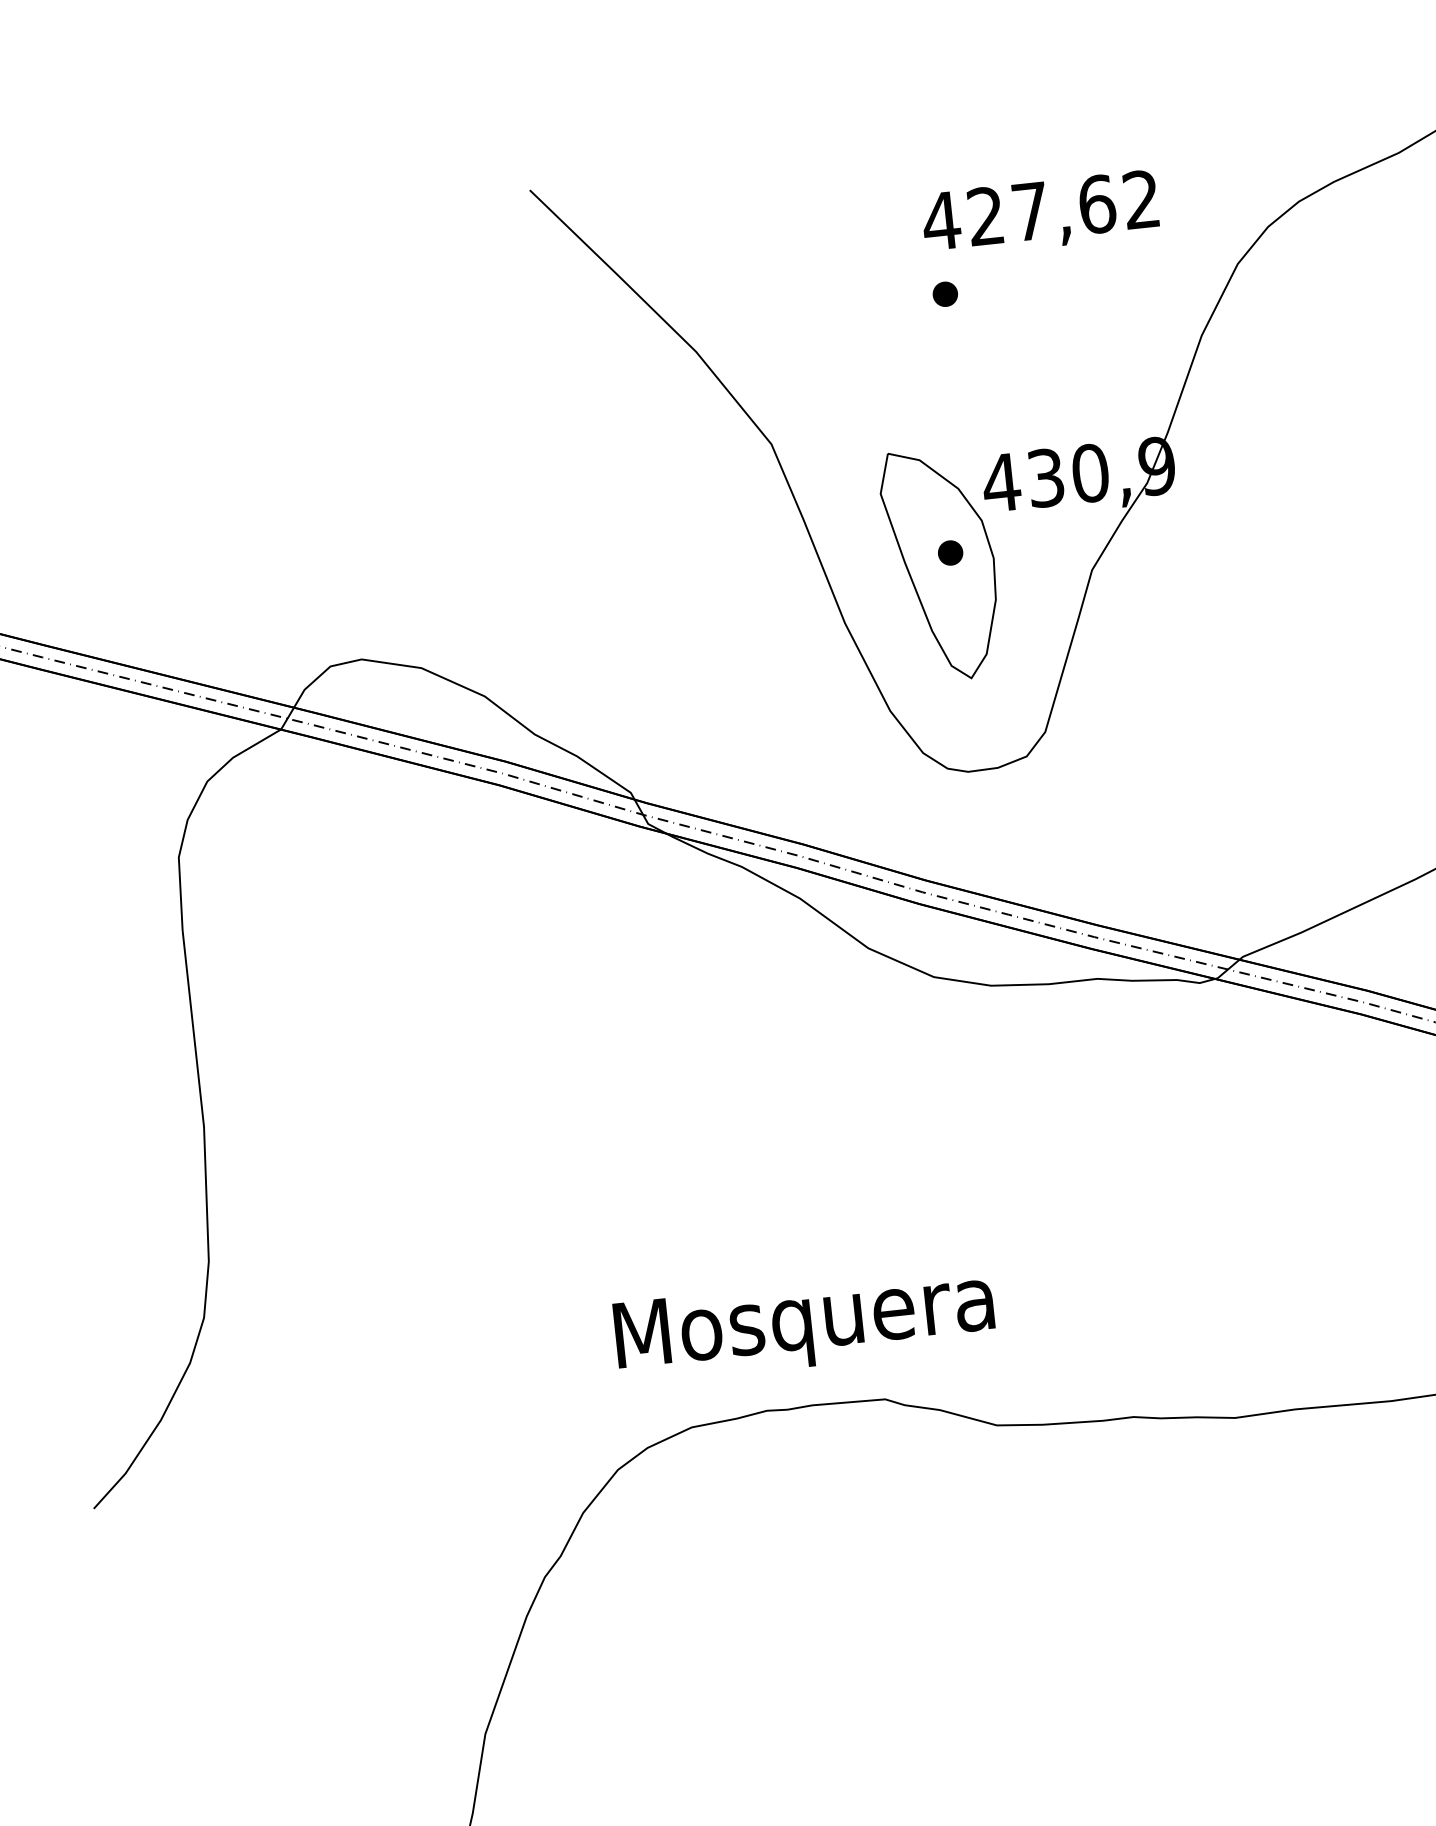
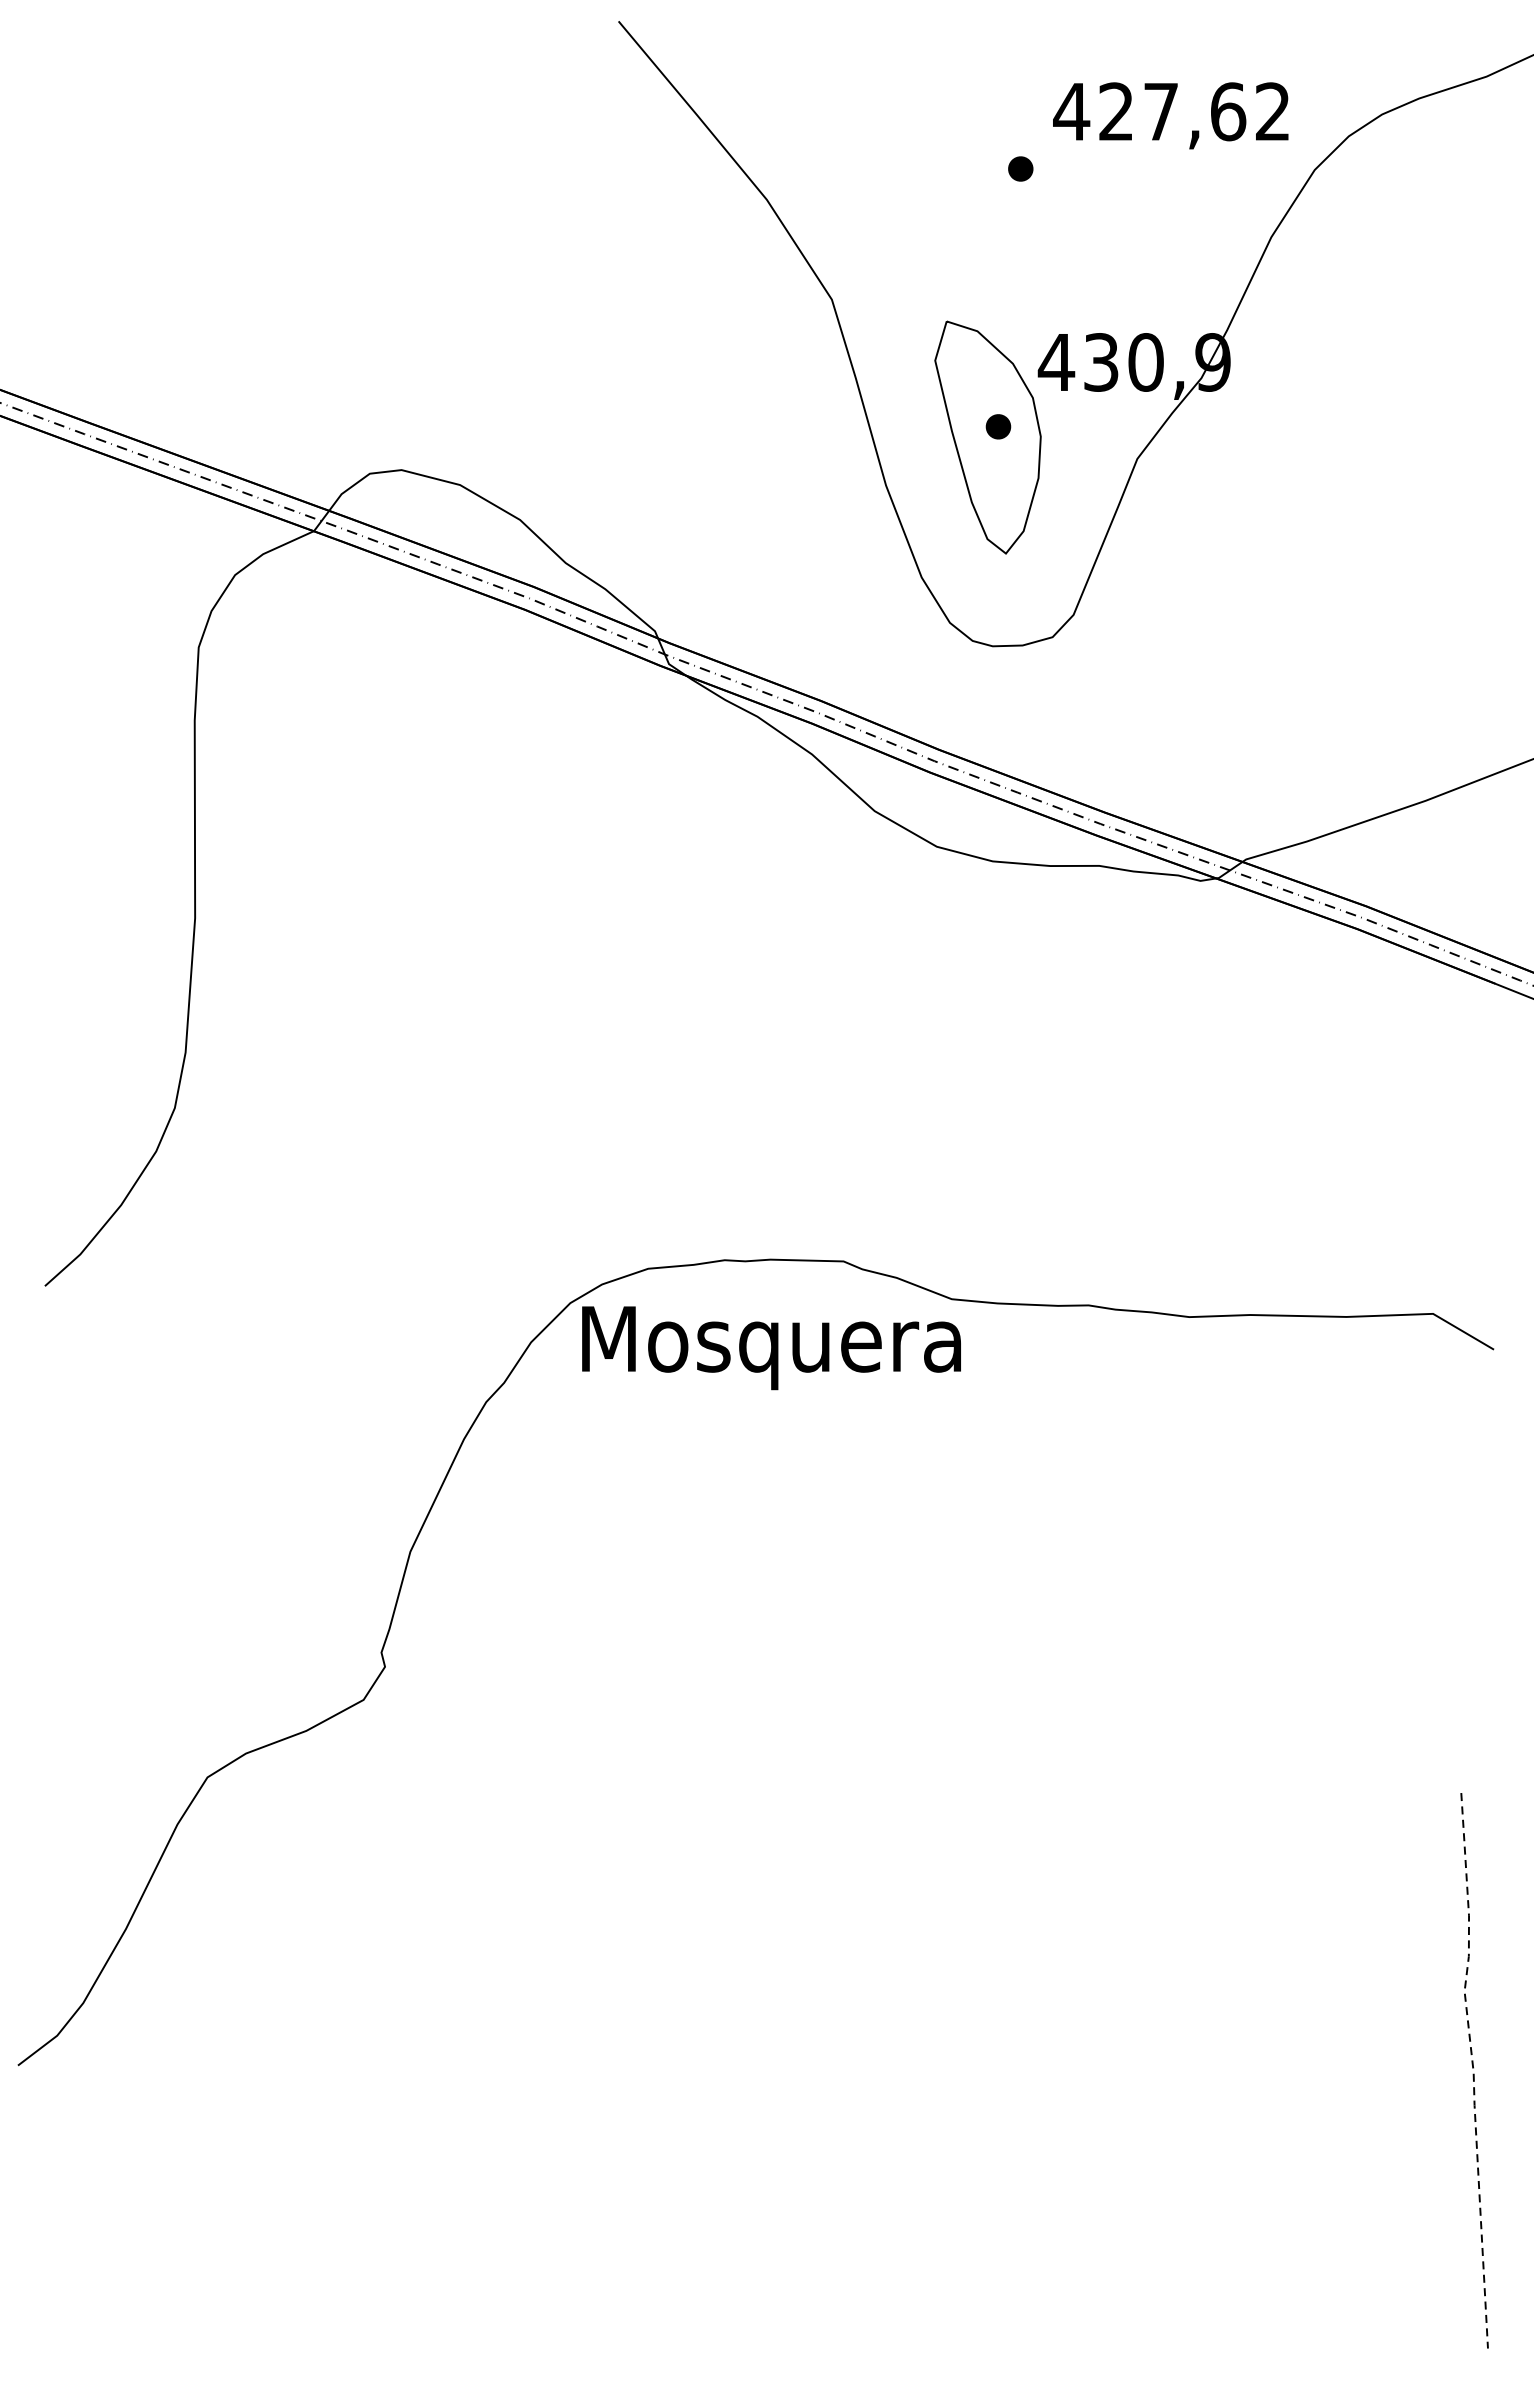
text: (1040, 214) -> (1170, 115), moved
text: (804, 1325) -> (771, 1348), moved

